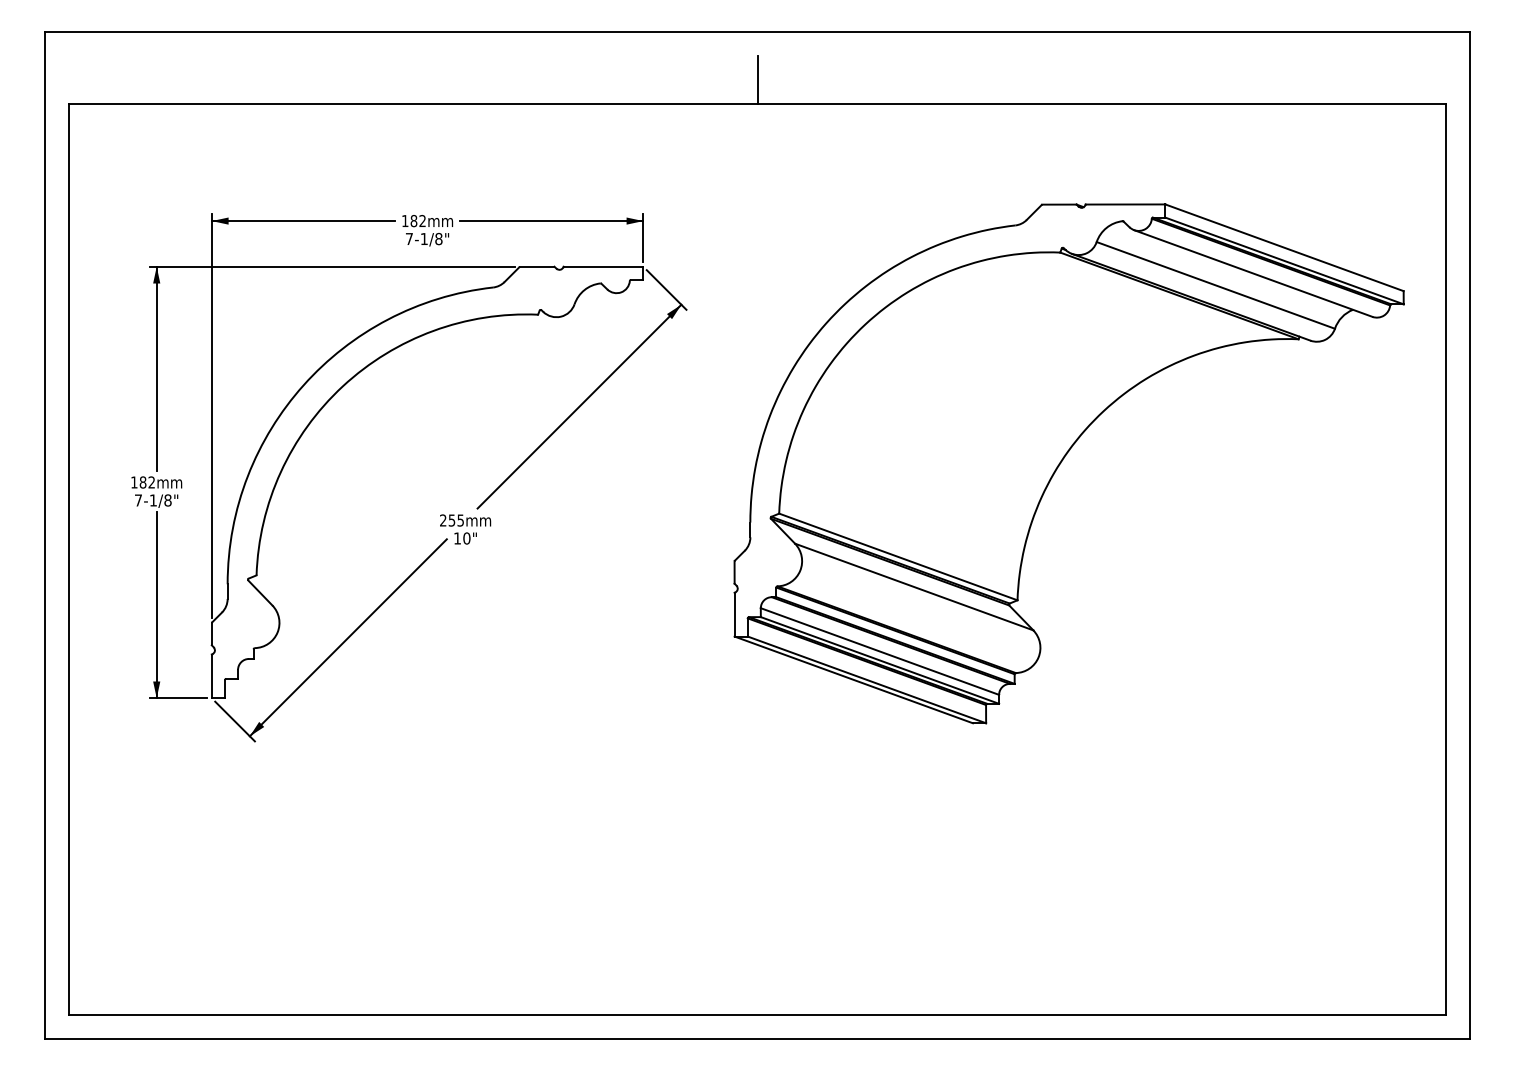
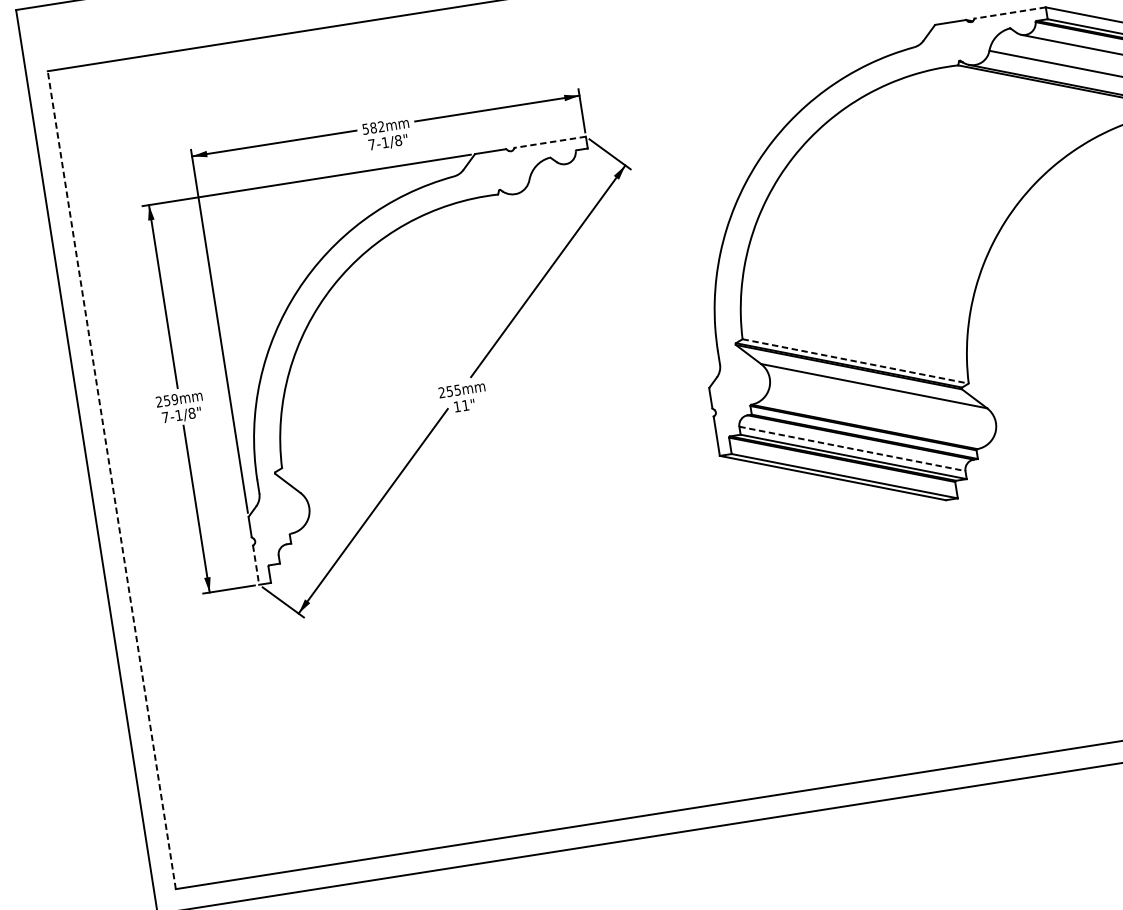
line: (1125, 204) -> (1010, 13), solid -> dashed
text: (405, 221) -> (366, 129), 182 -> 582
line: (603, 266) -> (550, 142), solid -> dashed
text: (143, 482) -> (167, 400), 182 -> 259
text: (466, 538) -> (465, 405), 10" -> 11"
line: (898, 556) -> (855, 360), solid -> dashed
line: (69, 559) -> (111, 480), solid -> dashed
line: (879, 651) -> (852, 448), solid -> dashed
line: (211, 676) -> (255, 565), solid -> dashed

